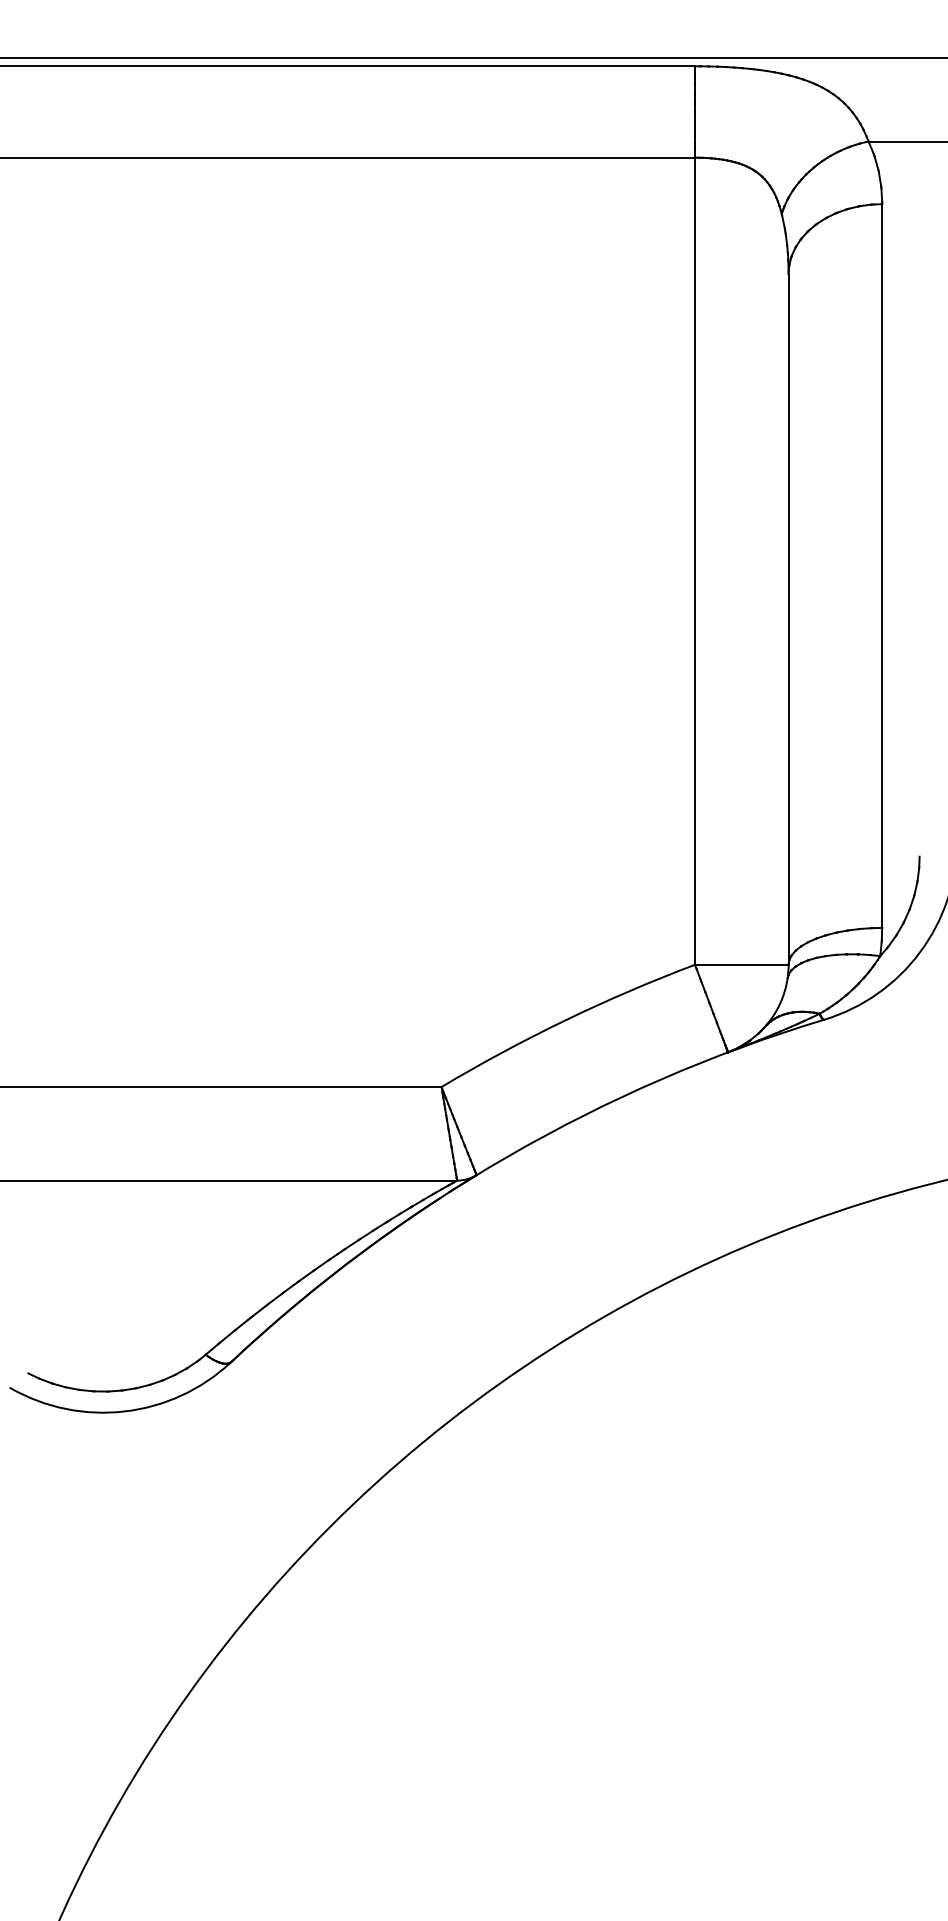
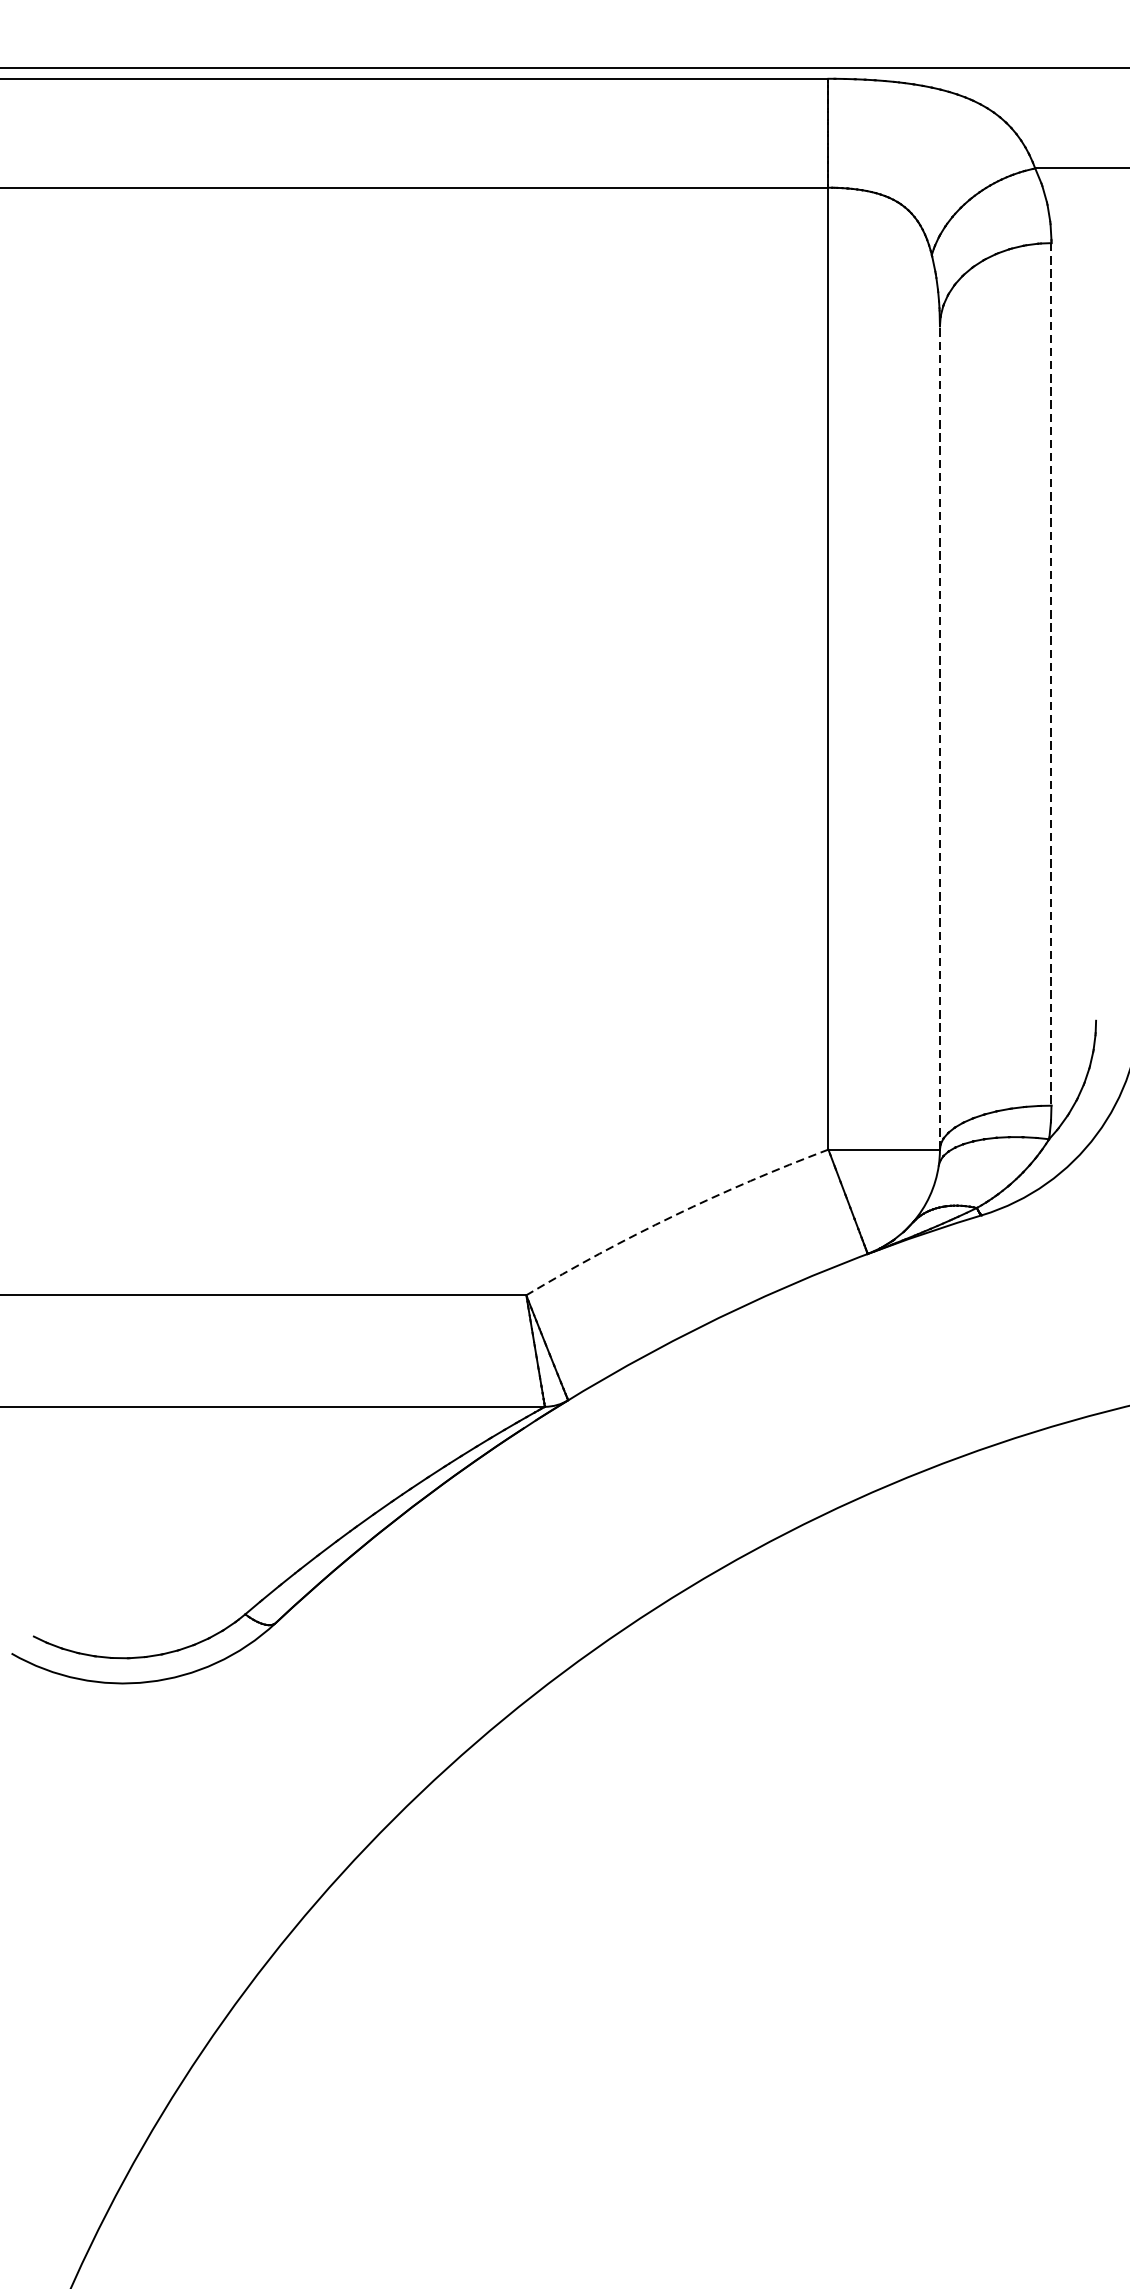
line: (882, 566) -> (1051, 674), solid -> dashed
line: (788, 618) -> (939, 736), solid -> dashed
arc: (565, 1020) -> (674, 1216), solid -> dashed

